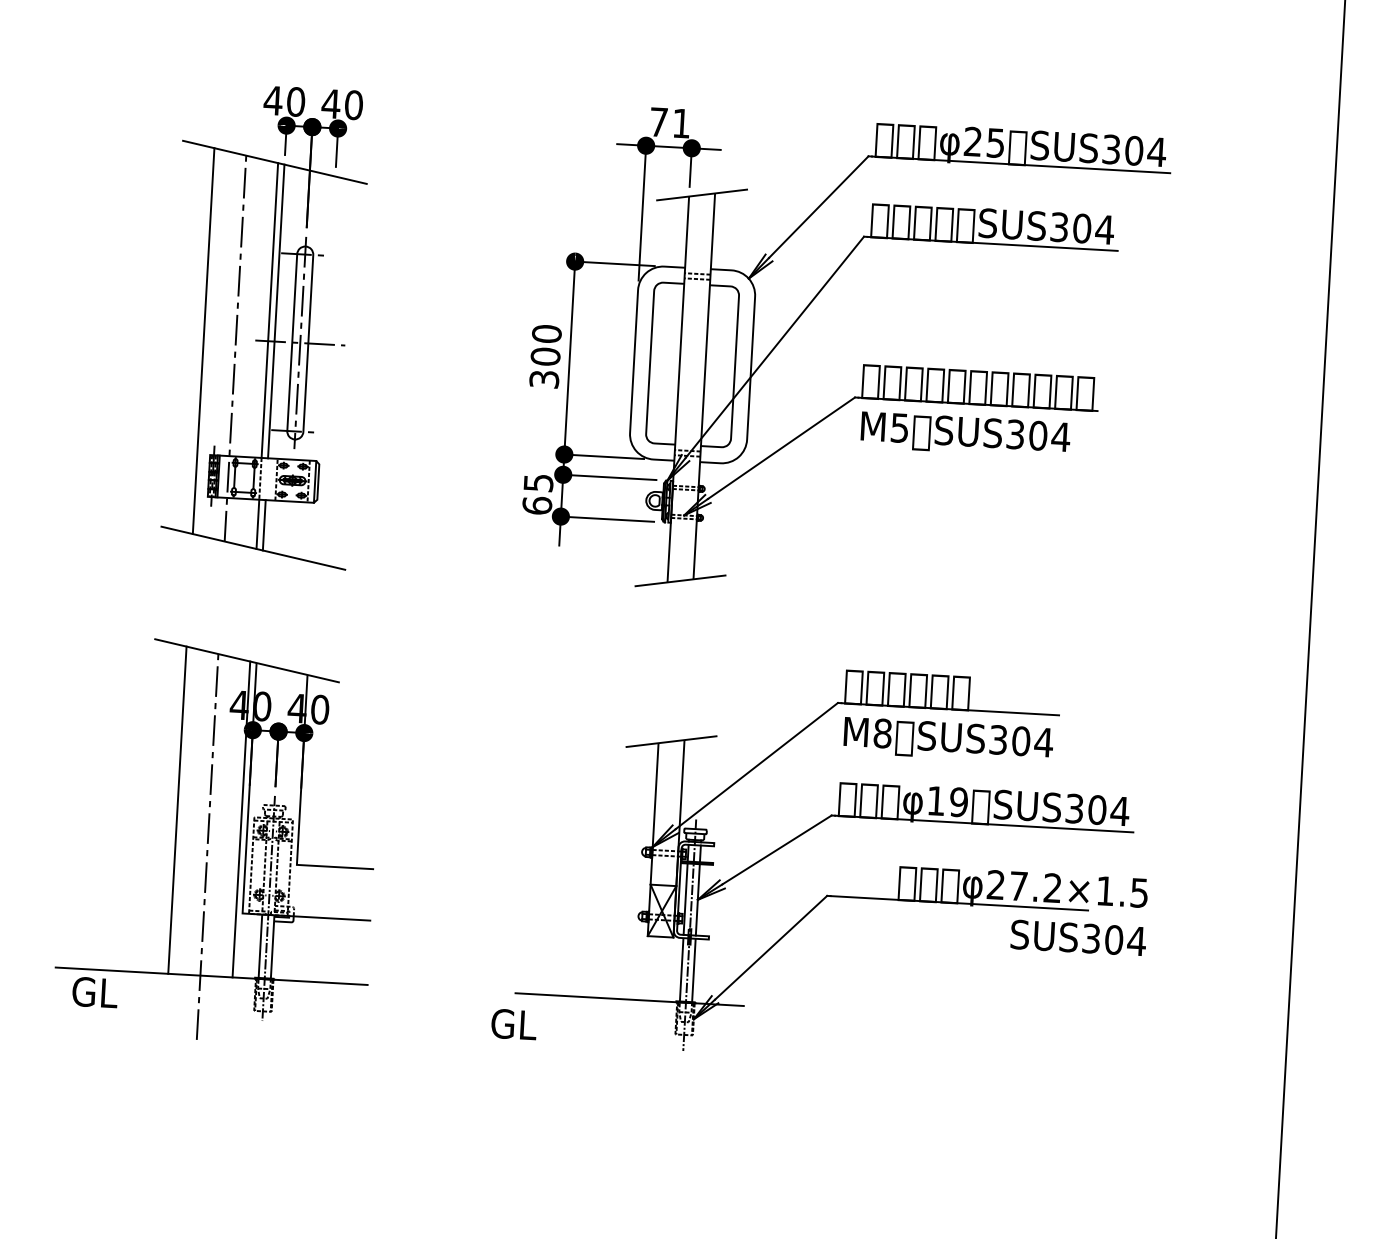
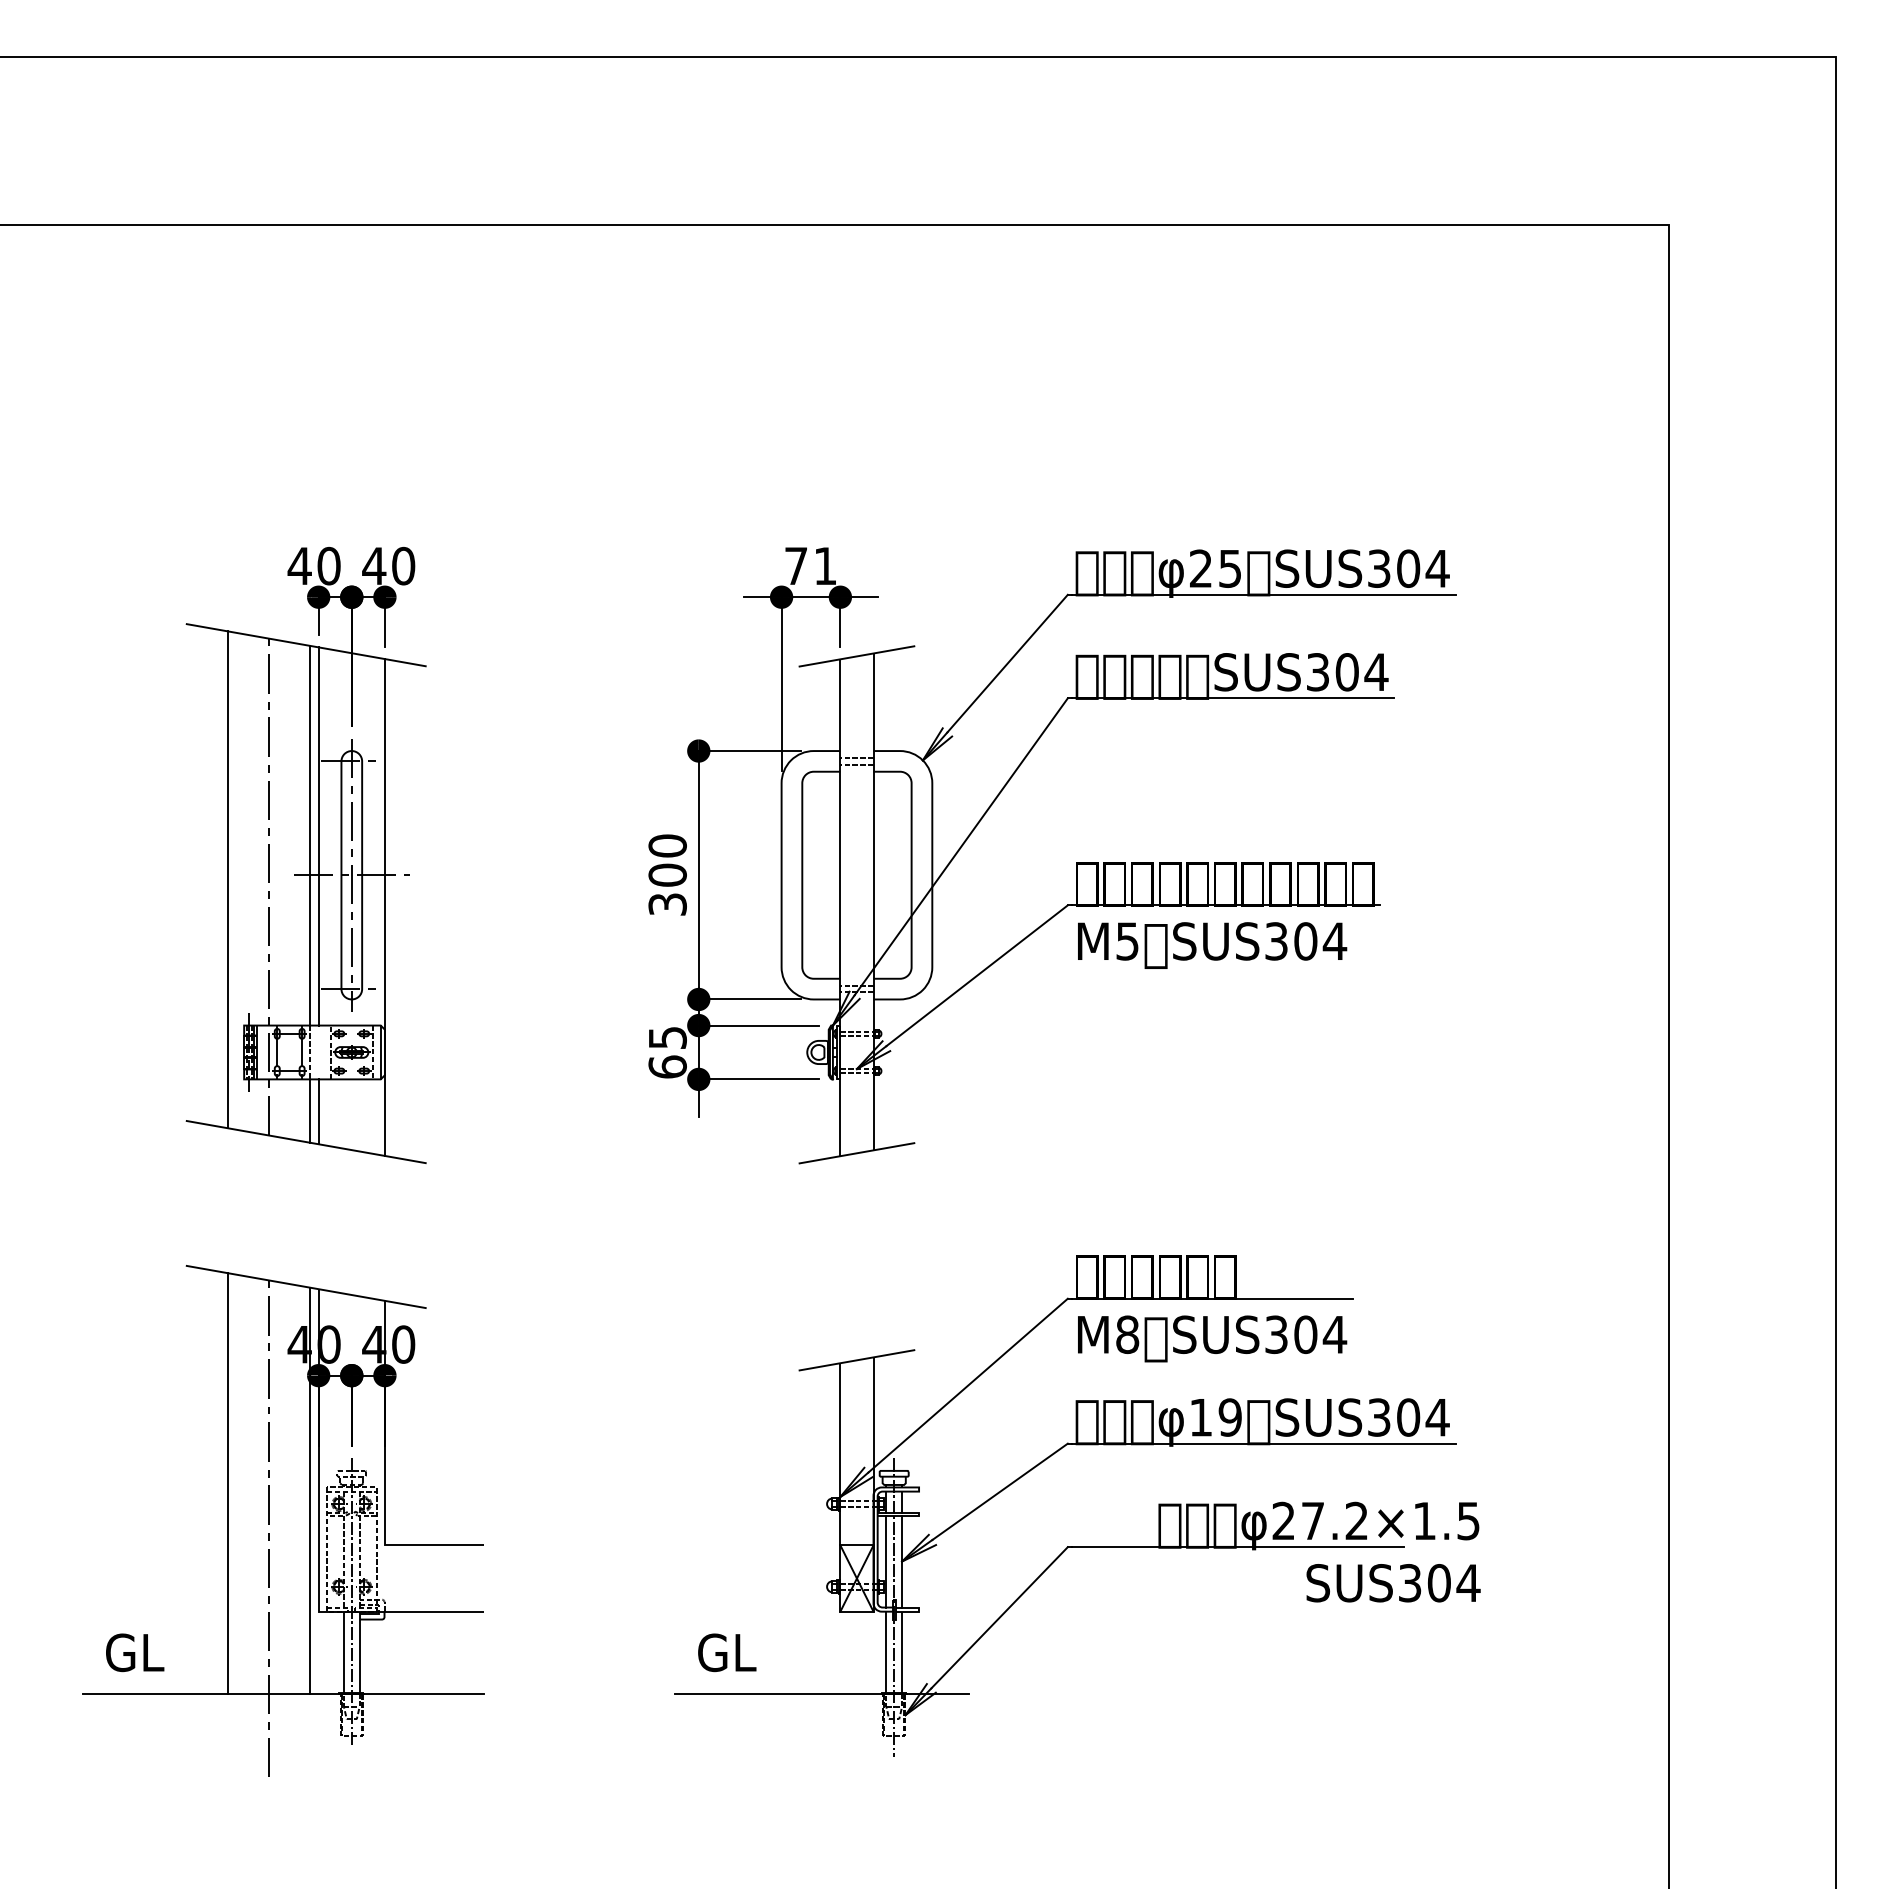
line: (324, 369) -> (384, 907), added
text: (95, 992) -> (135, 1652), moved
text: (514, 1024) -> (727, 1652), moved

